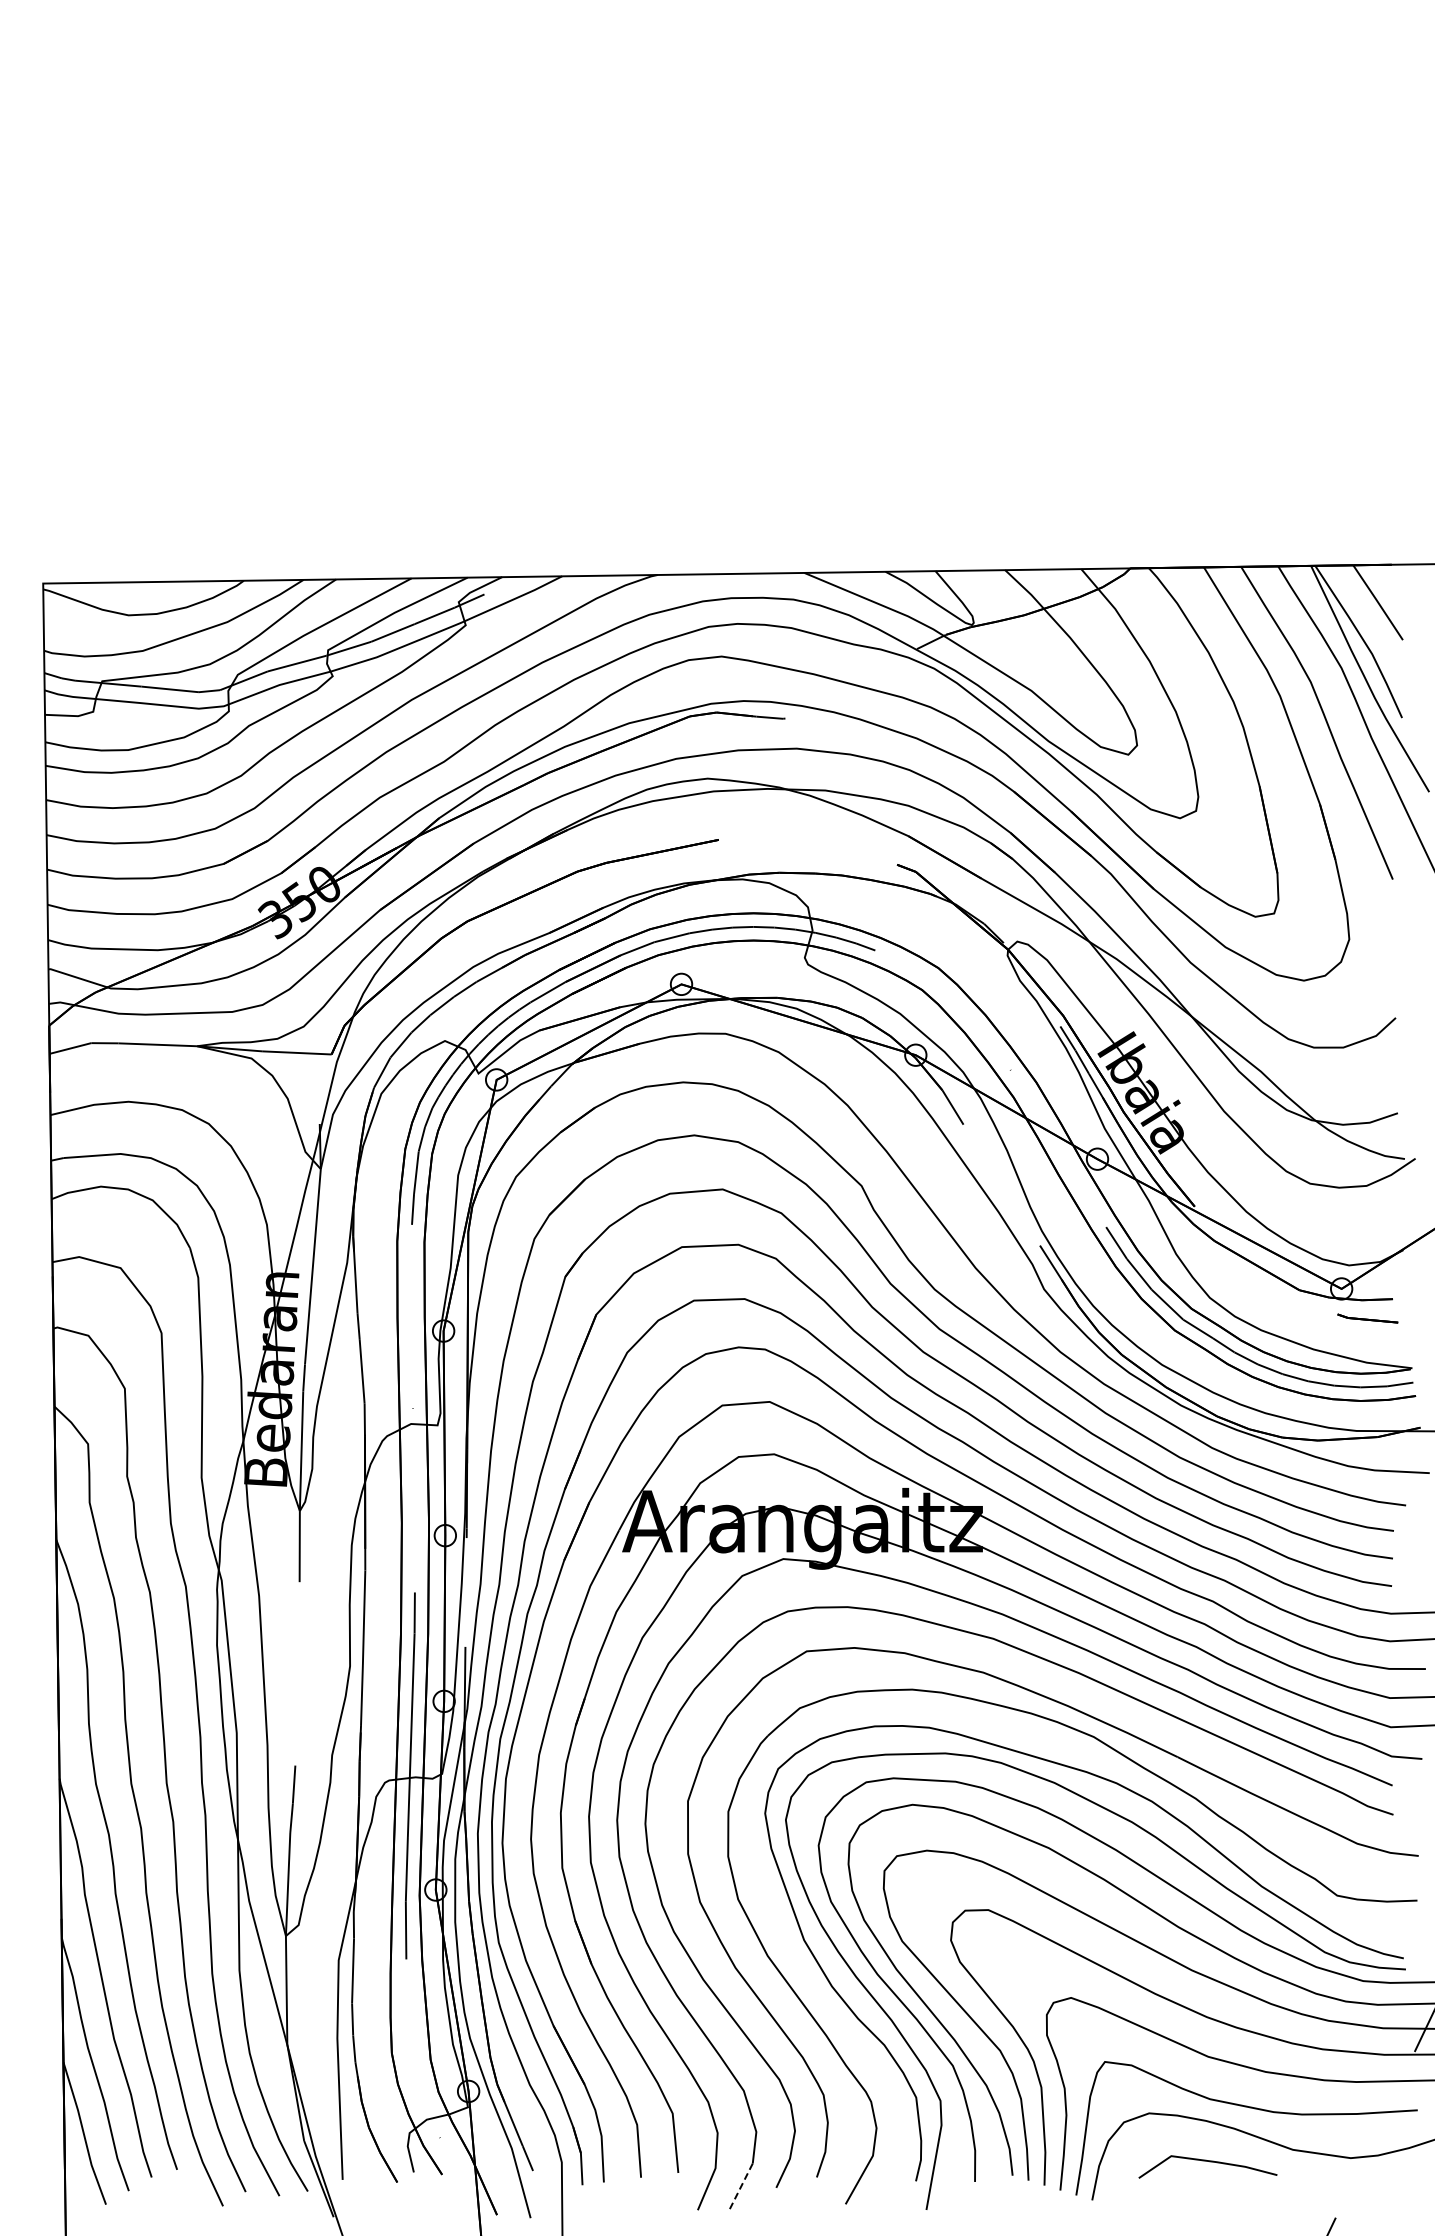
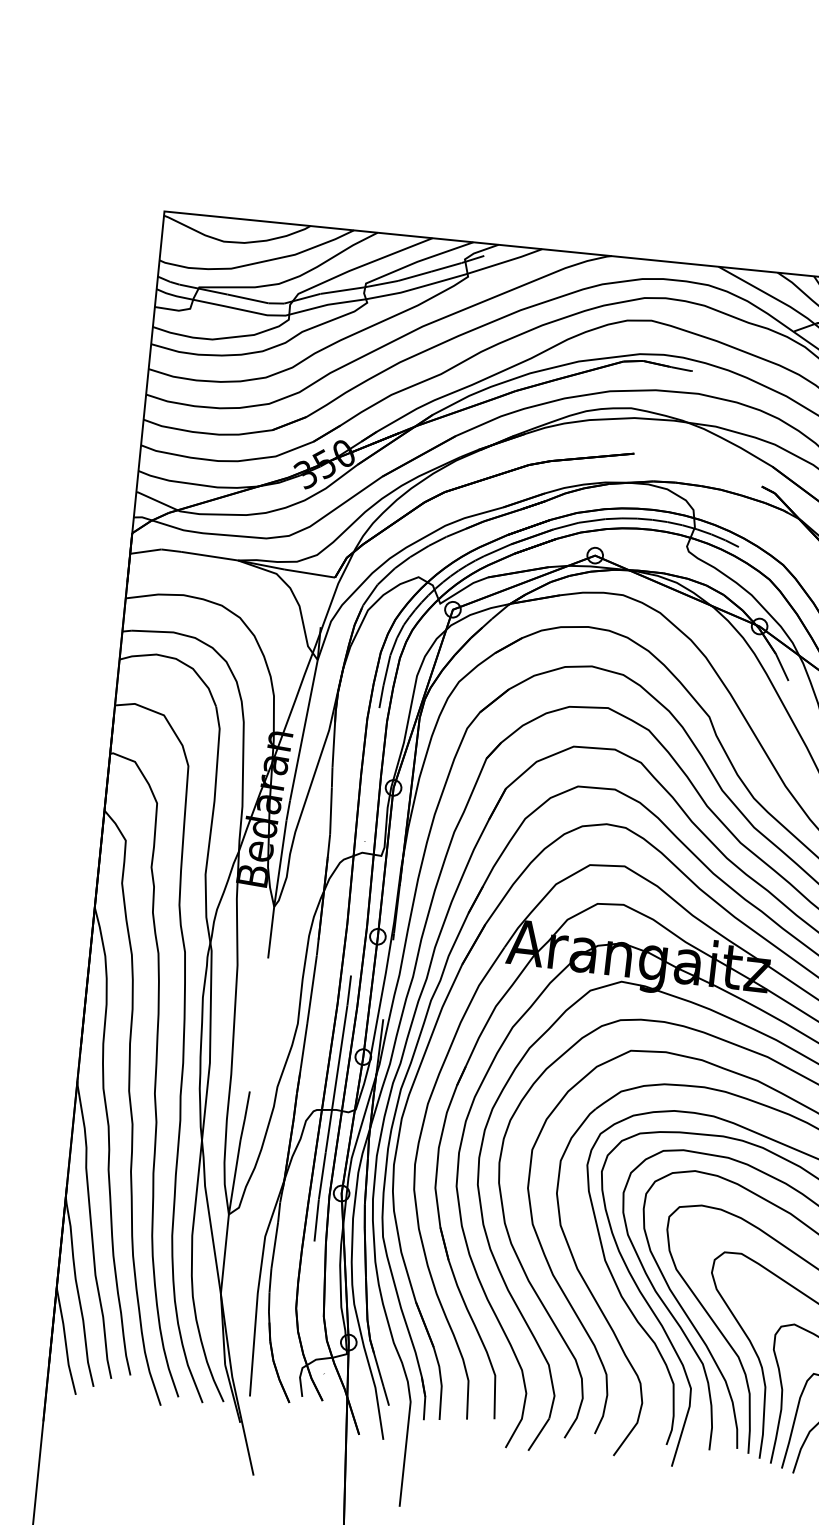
line: (740, 2187) -> (538, 1434), dashed -> solid

